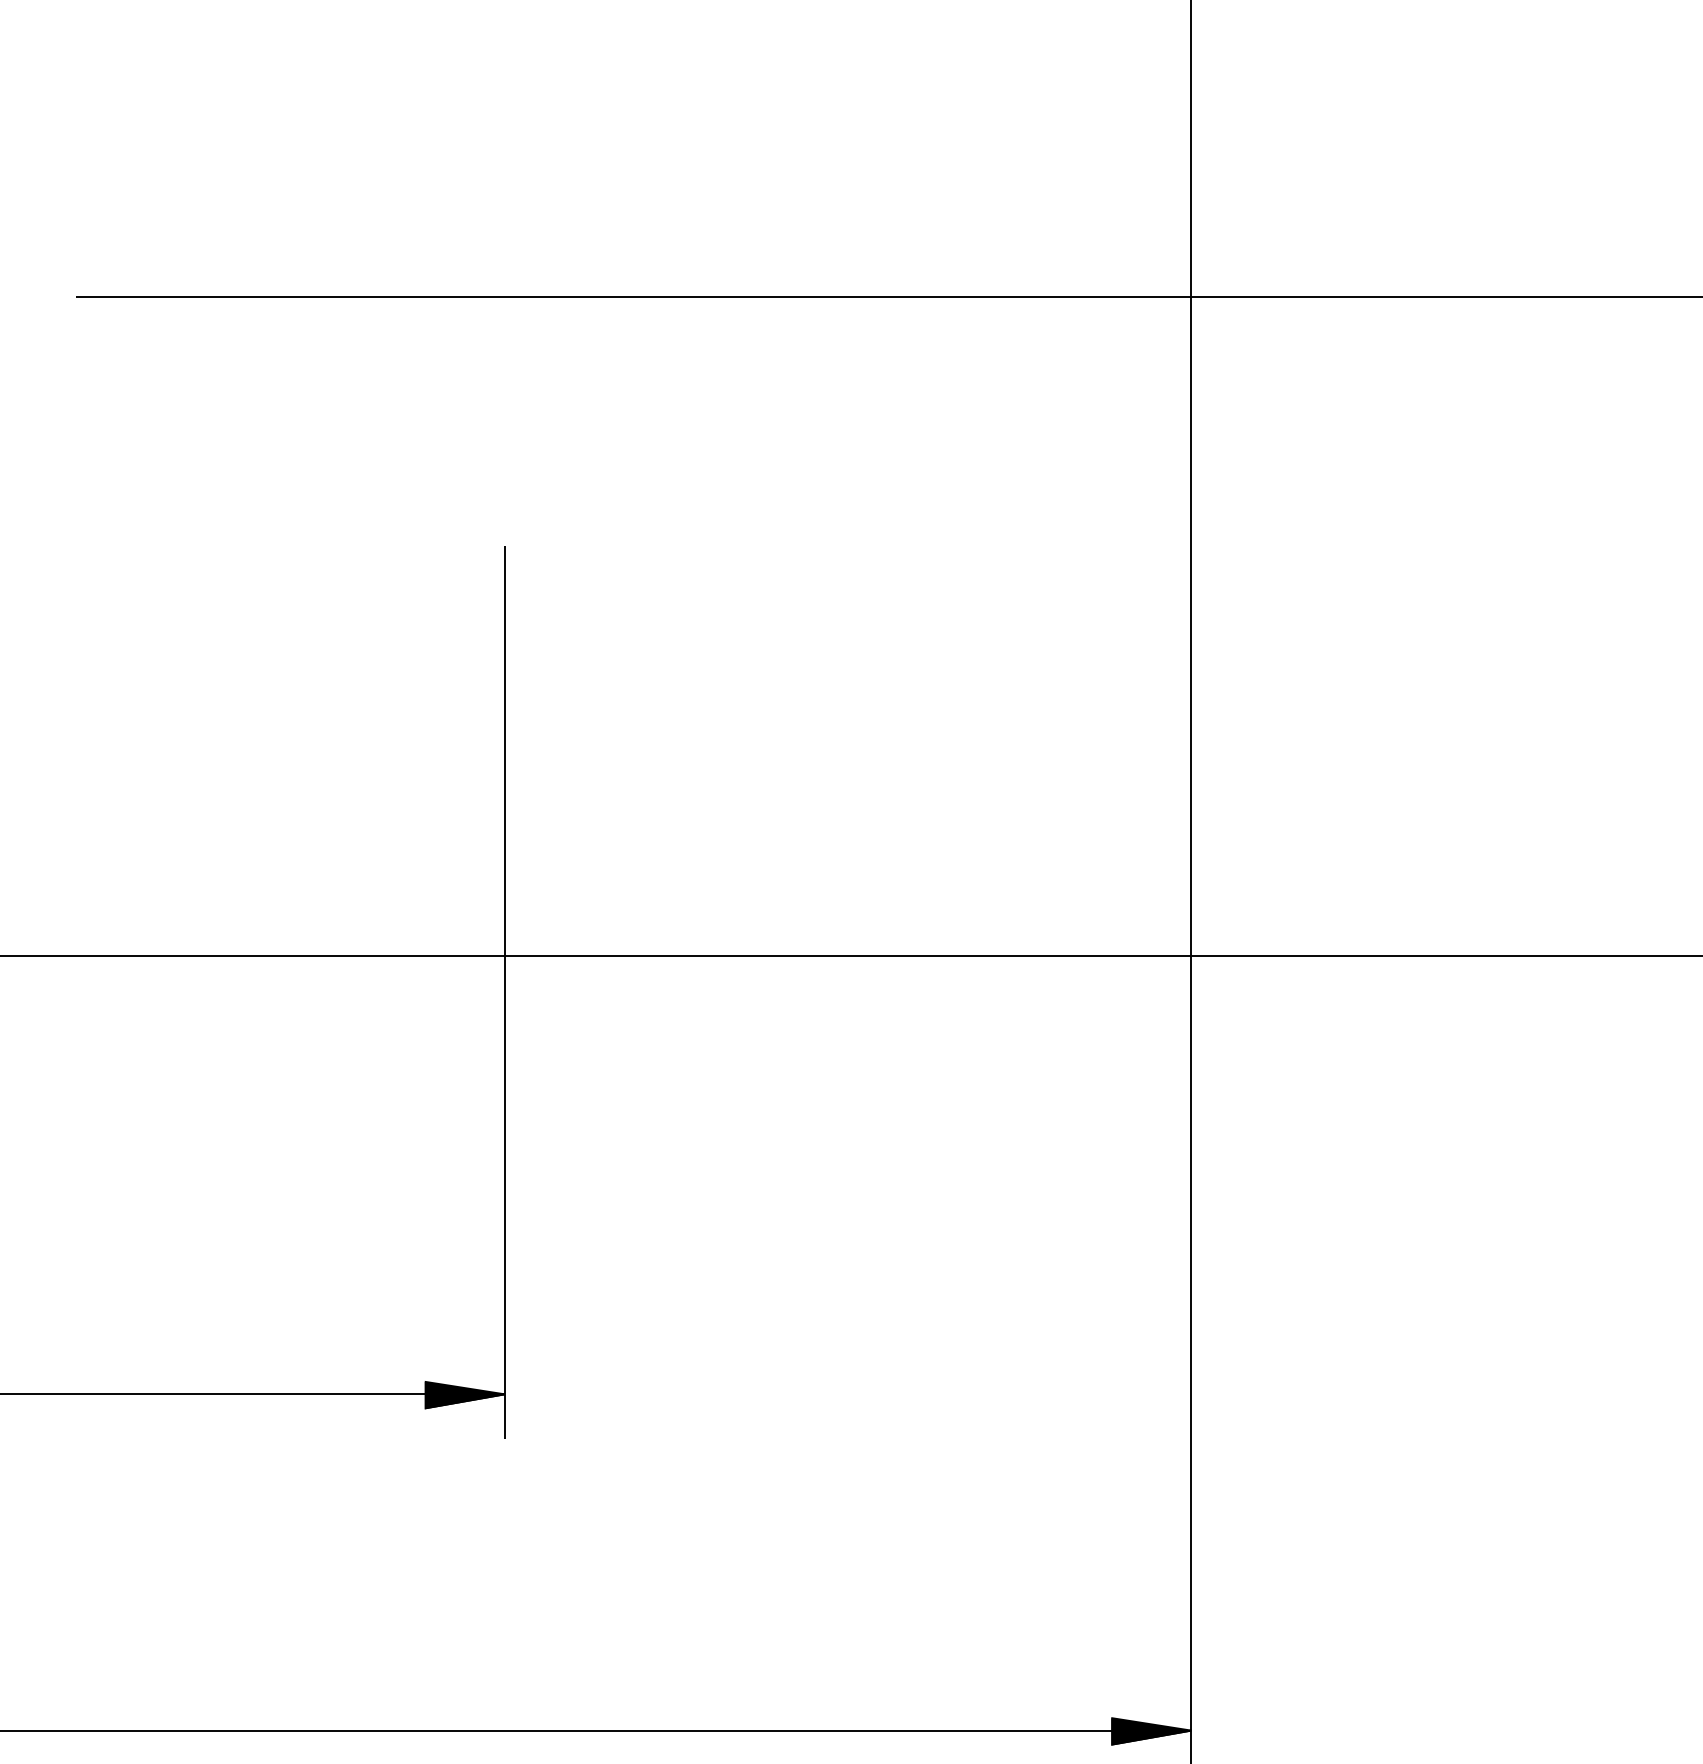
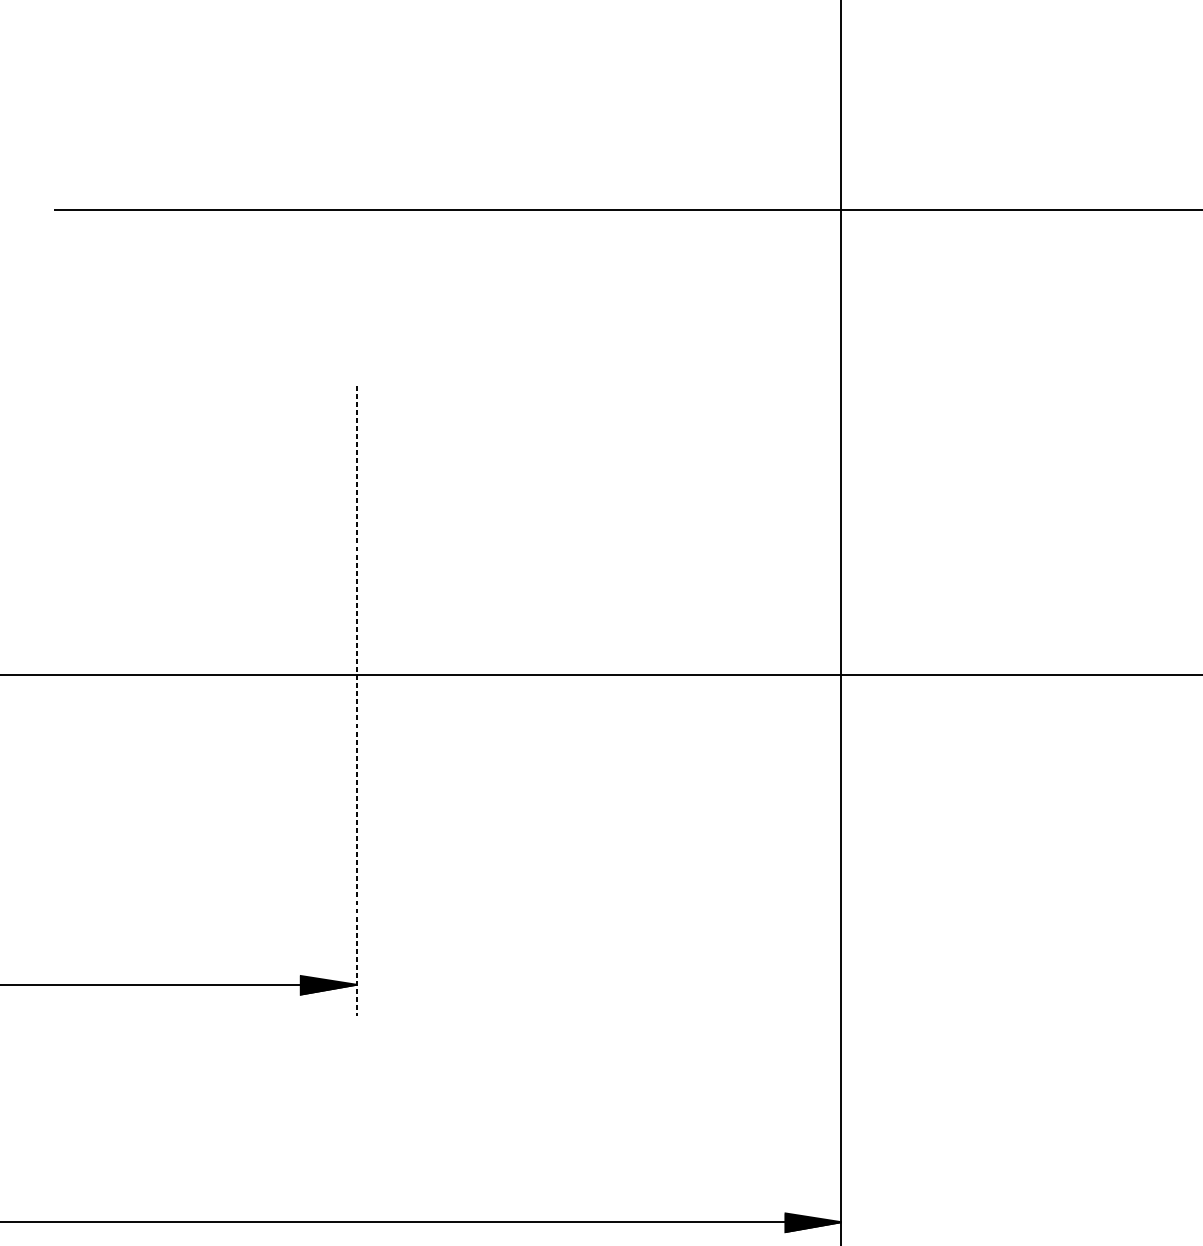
line: (504, 992) -> (356, 701), solid -> dashed

